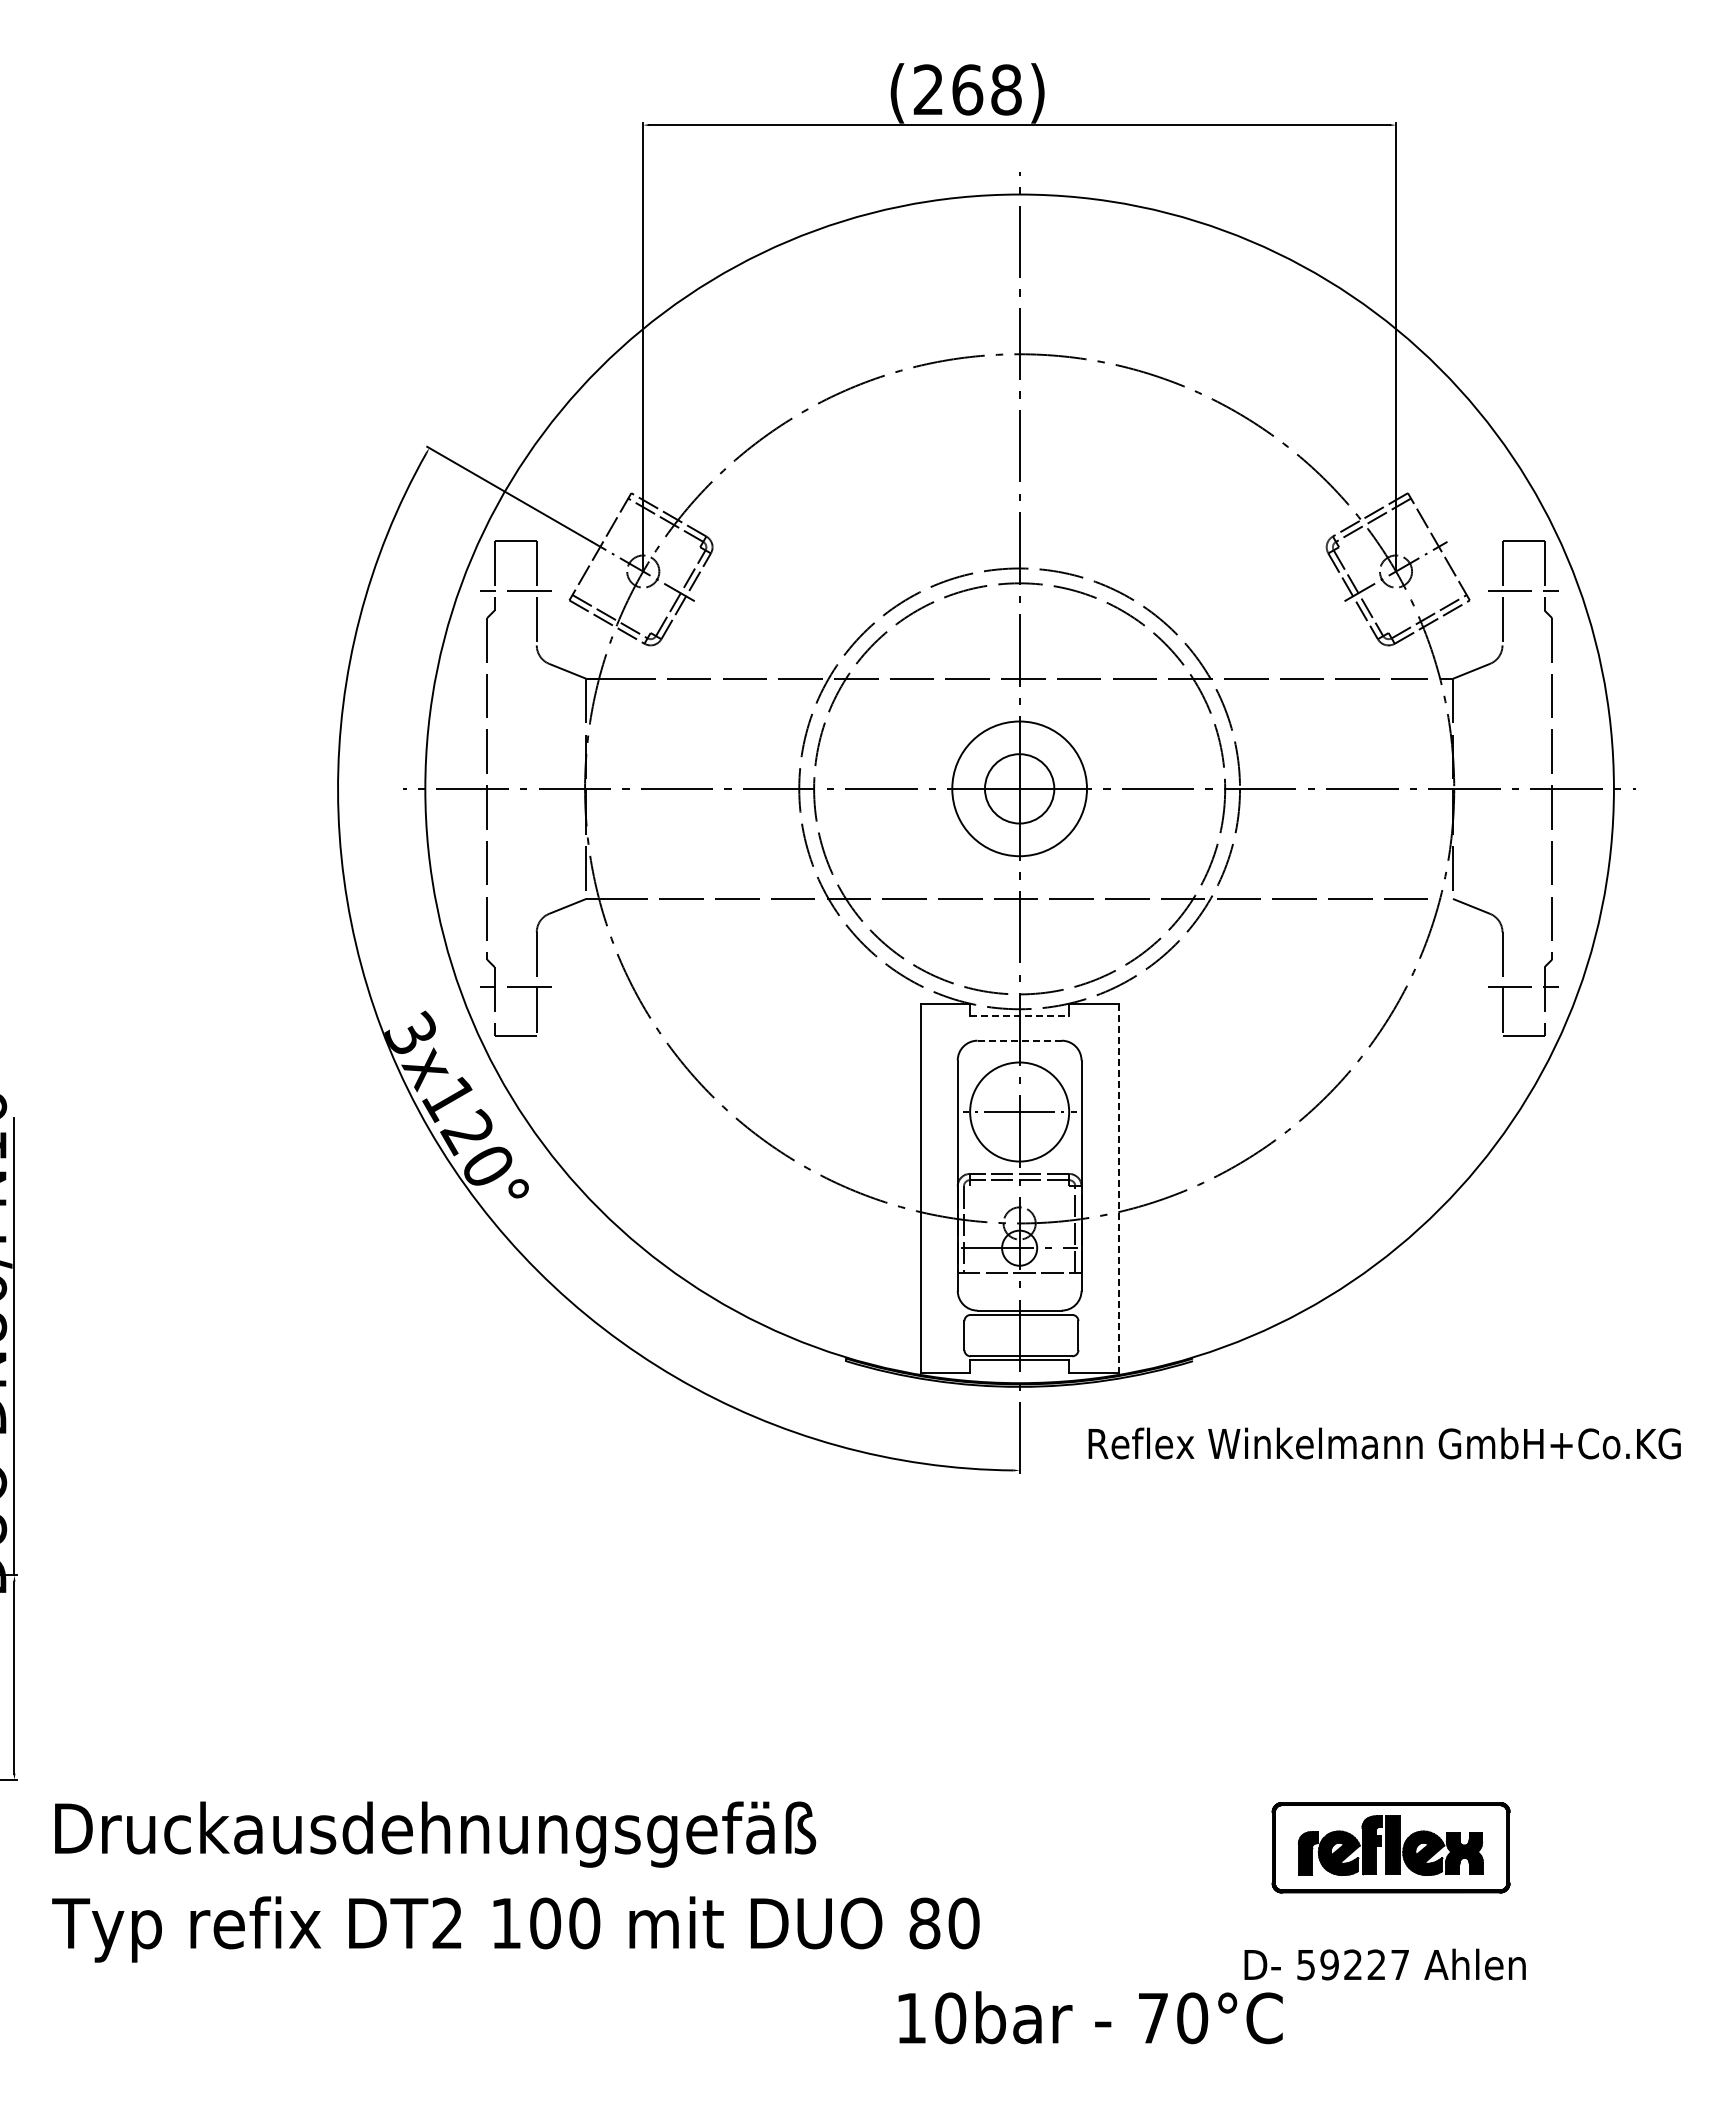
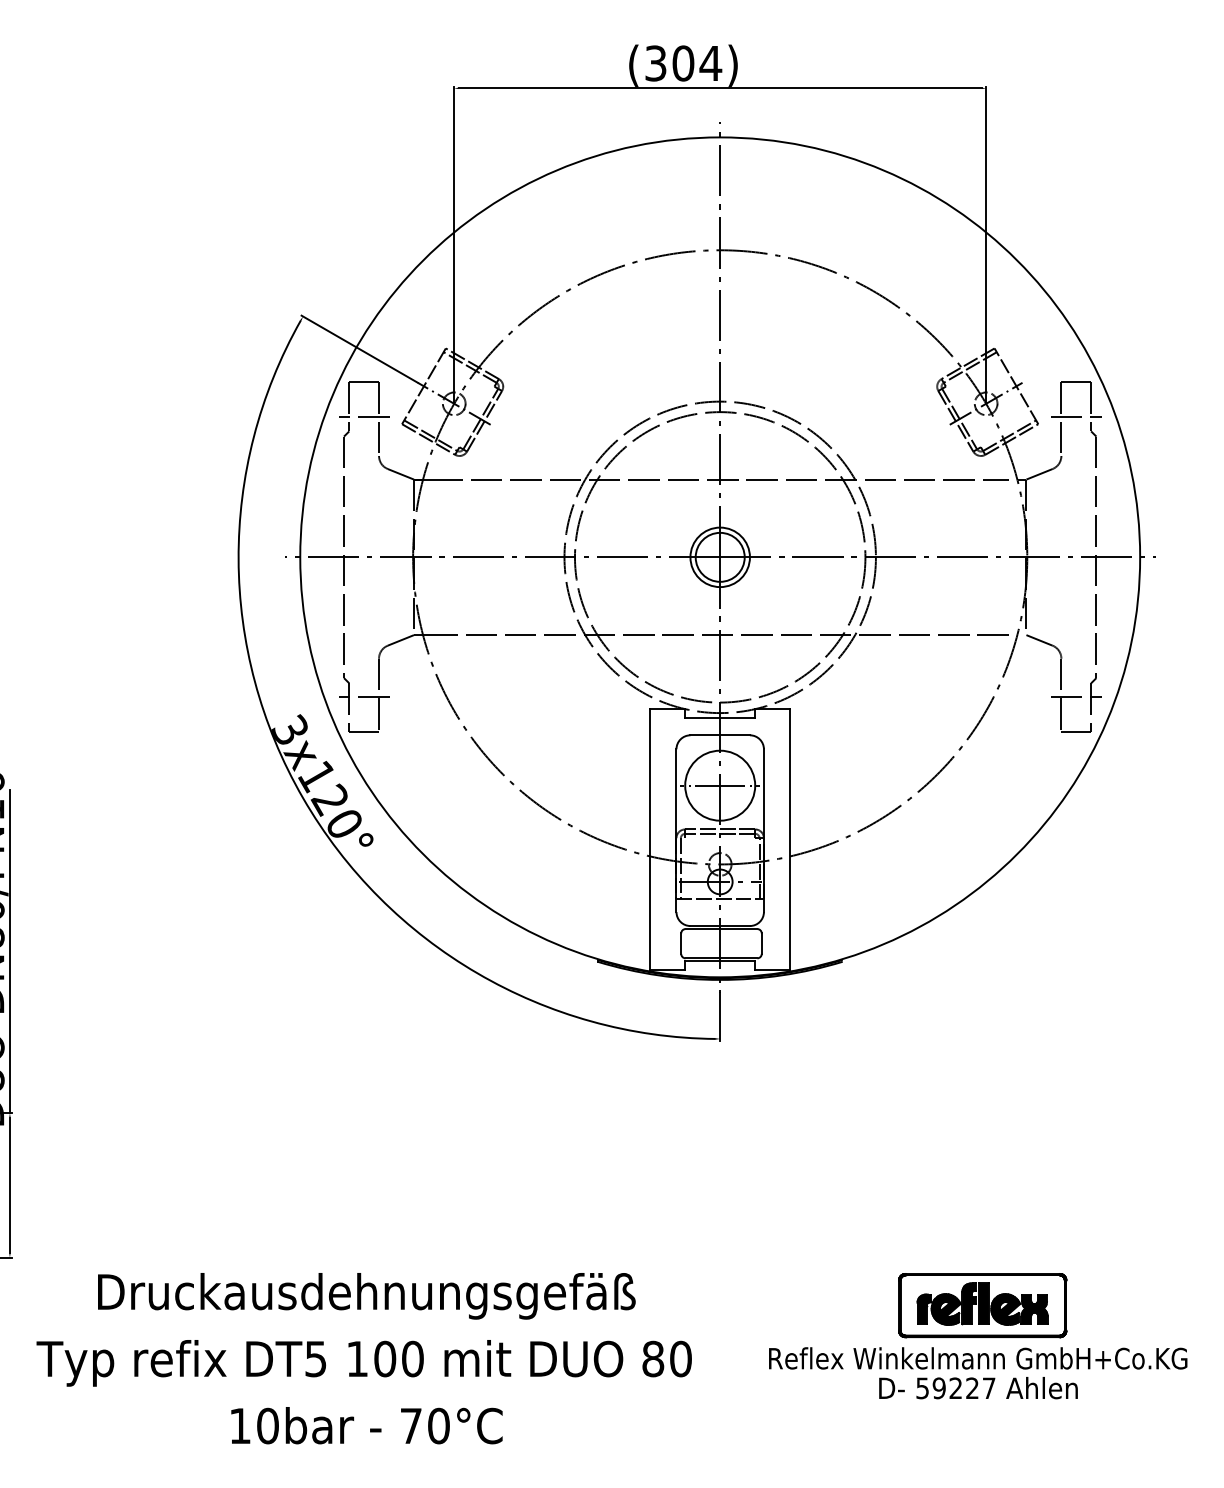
text: (967, 89) -> (683, 63), (268) -> (304)
circle: (1019, 788) -> (720, 557), size x0.62
line: (1019, 1015) -> (720, 717), dashed -> solid
line: (1020, 1040) -> (720, 735), dashed -> solid
line: (1118, 1188) -> (790, 839), dashed -> solid
text: (1384, 1443) -> (978, 1358), moved
text: (435, 1834) -> (366, 1296), moved
text: (446, 1923) -> (315, 1359), DT2 -> DT5
text: (1090, 2017) -> (366, 1425), moved

